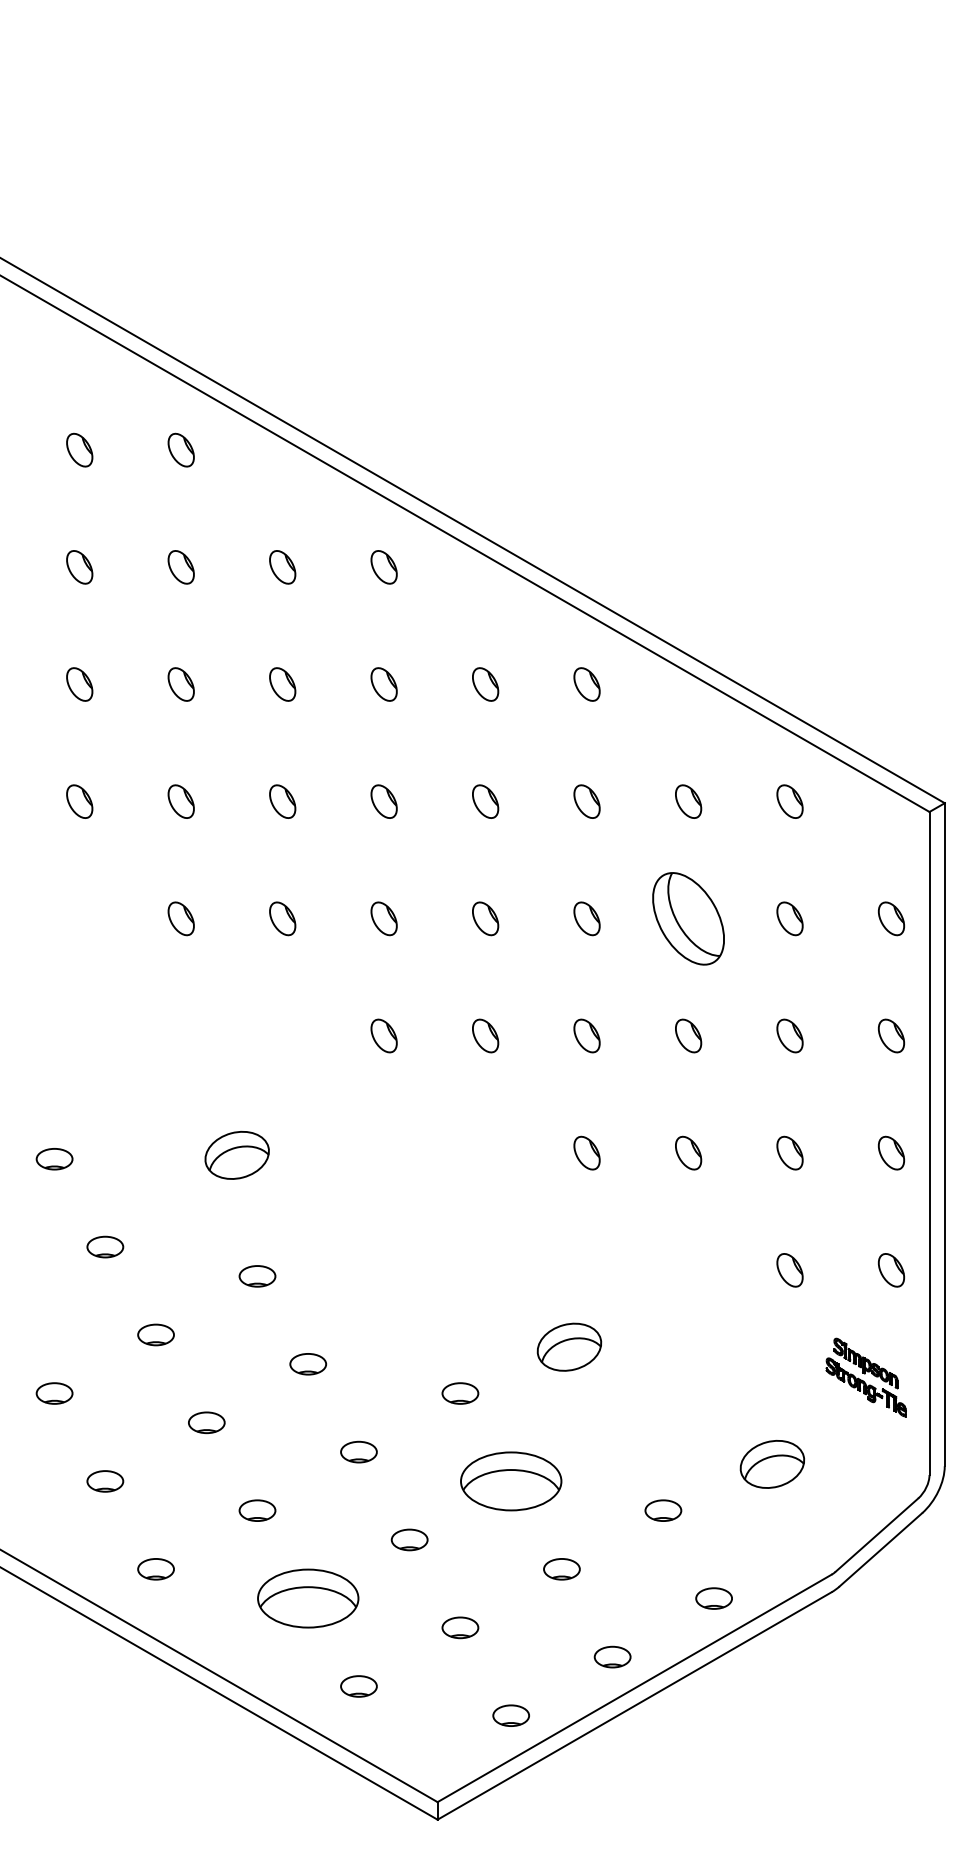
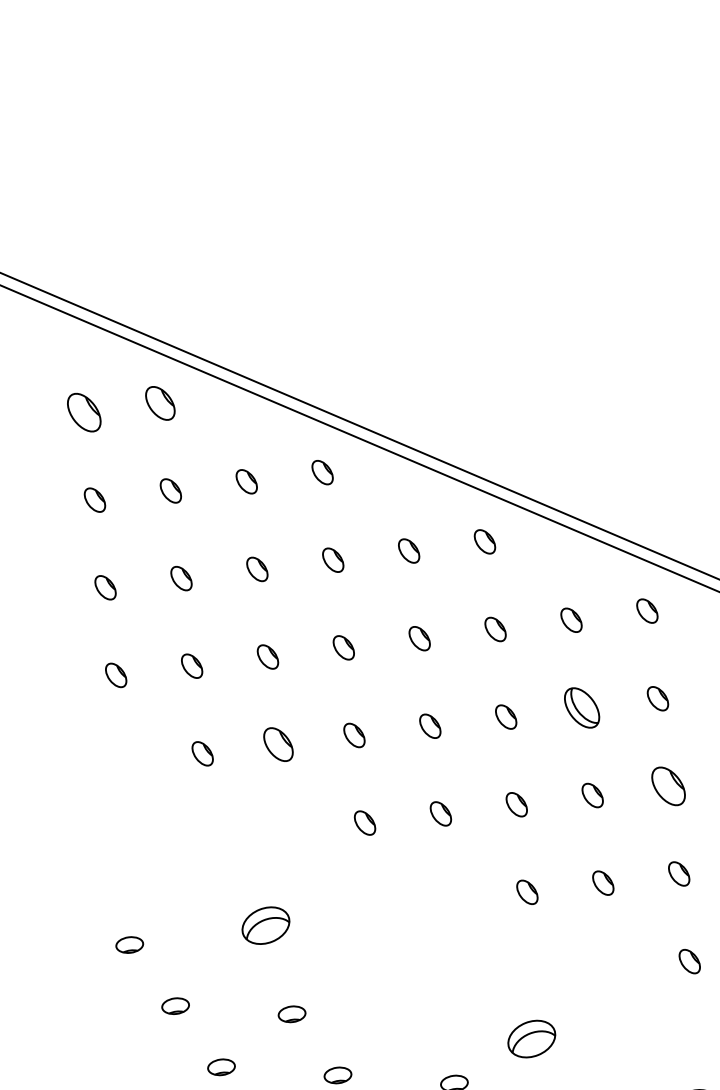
part: (79, 449) -> (84, 412), size x1.6
part: (180, 449) -> (159, 402), size x1.4
part: (282, 918) -> (278, 744), size x1.4
part: (688, 918) -> (582, 707), size x0.6
part: (789, 1035) -> (668, 786), size x1.6

